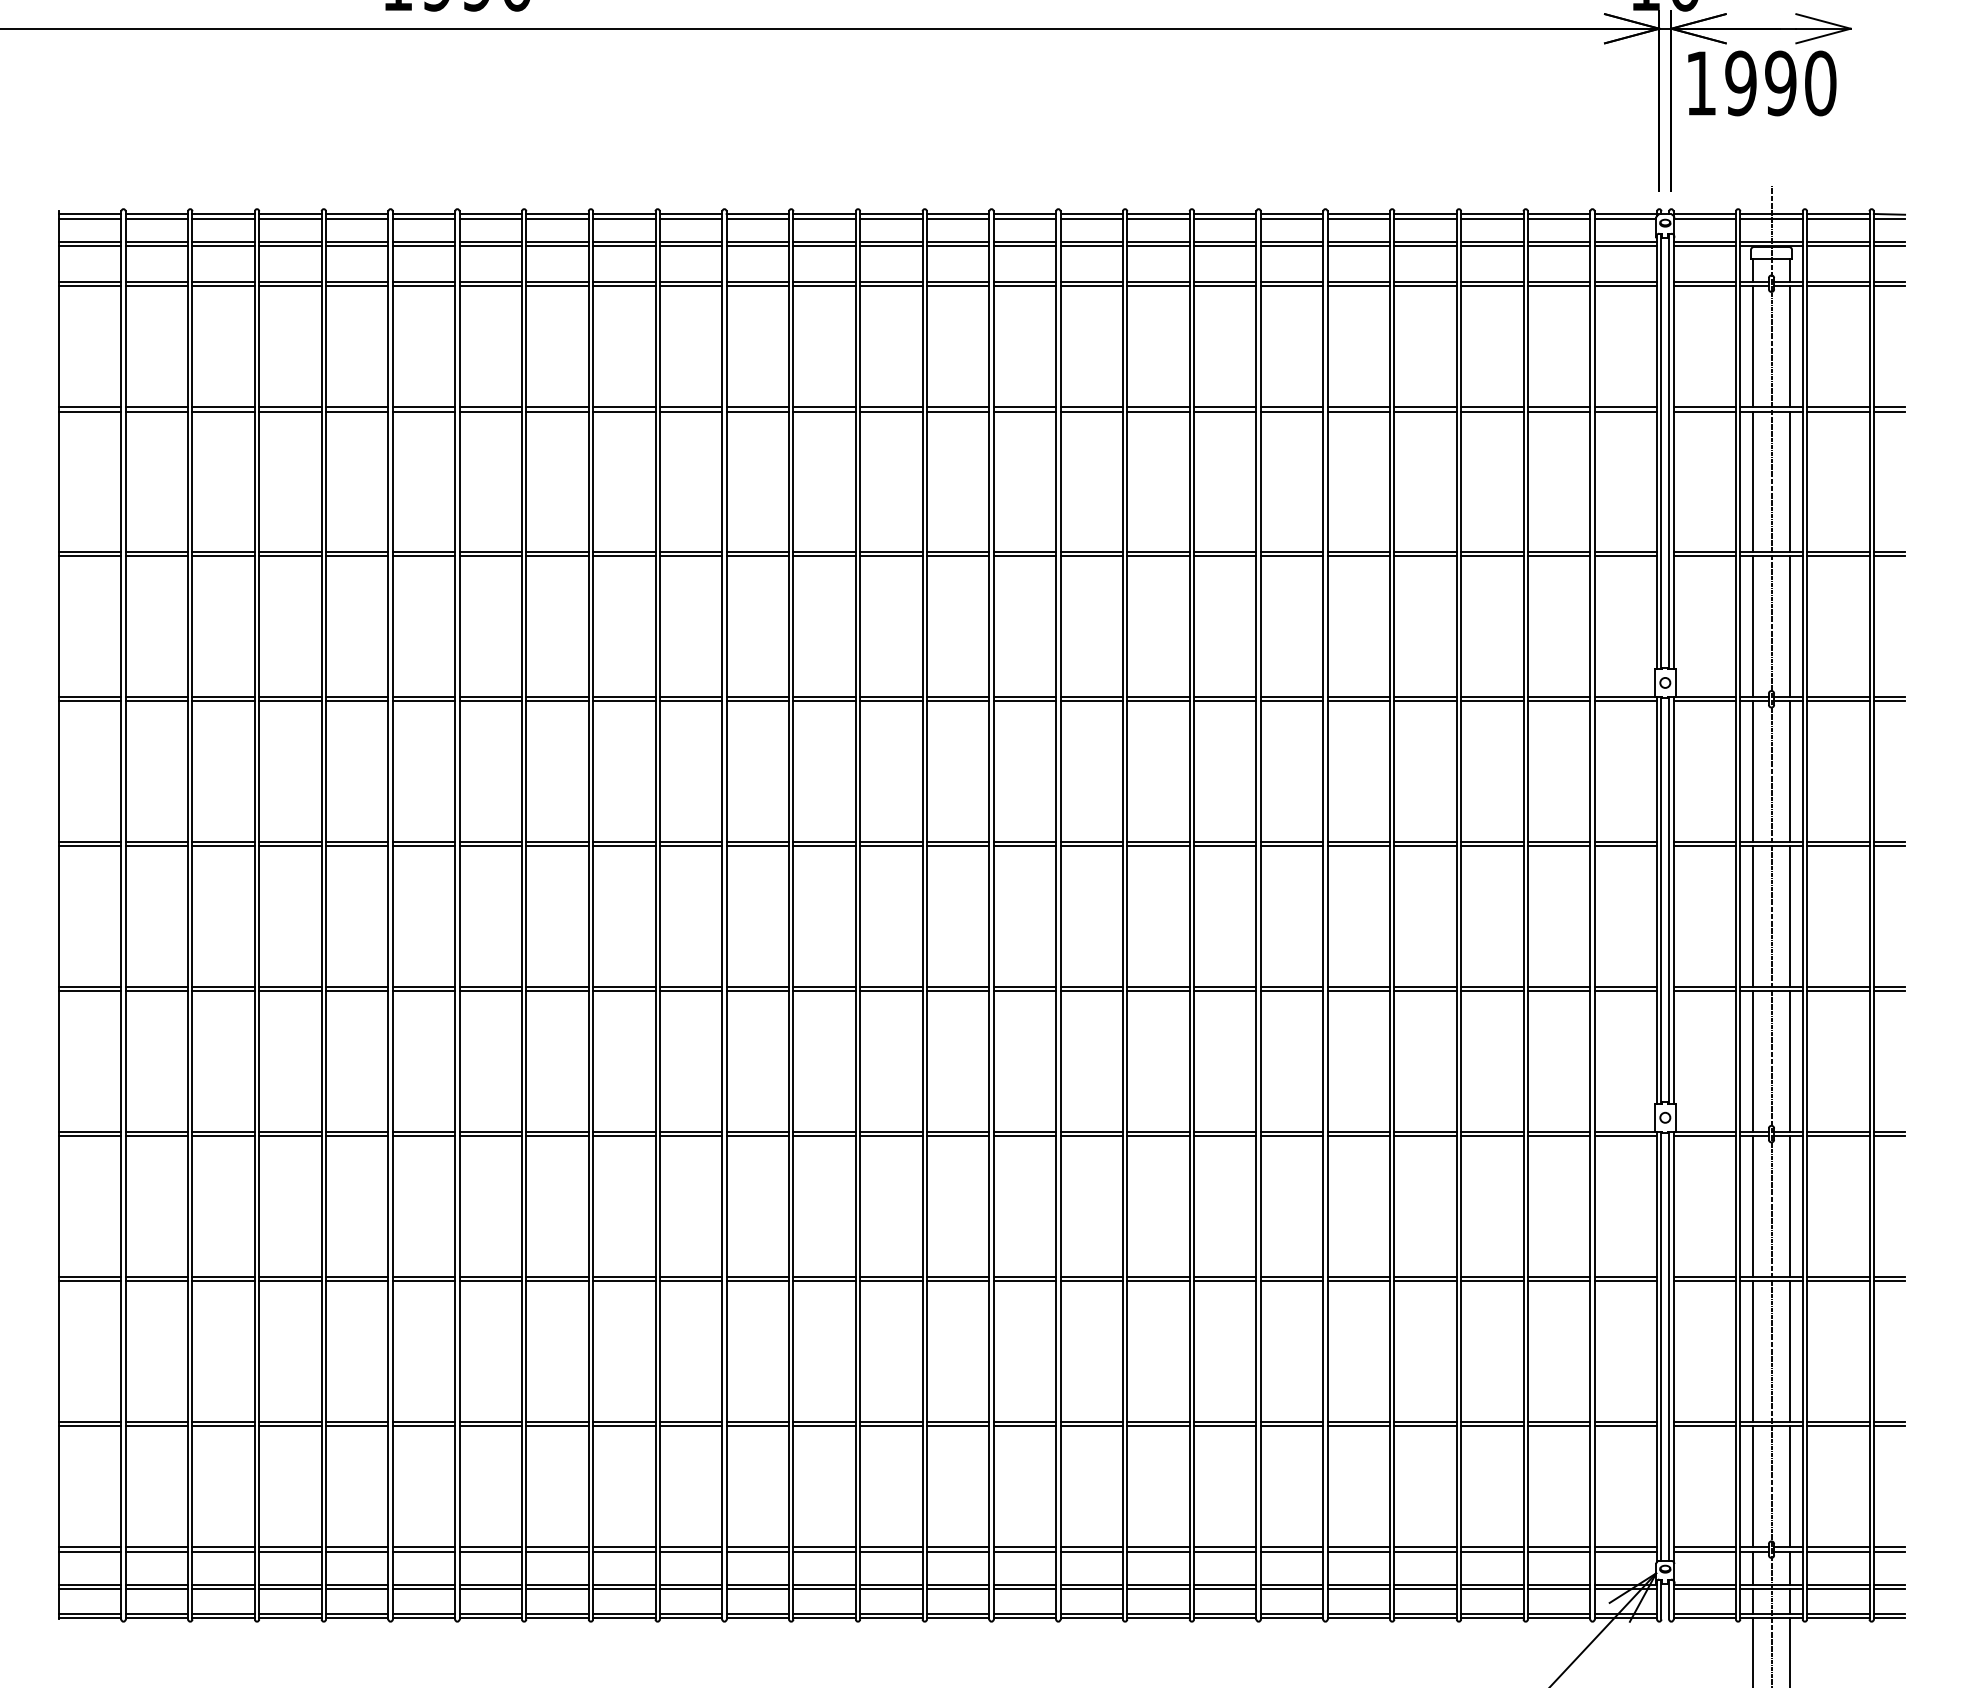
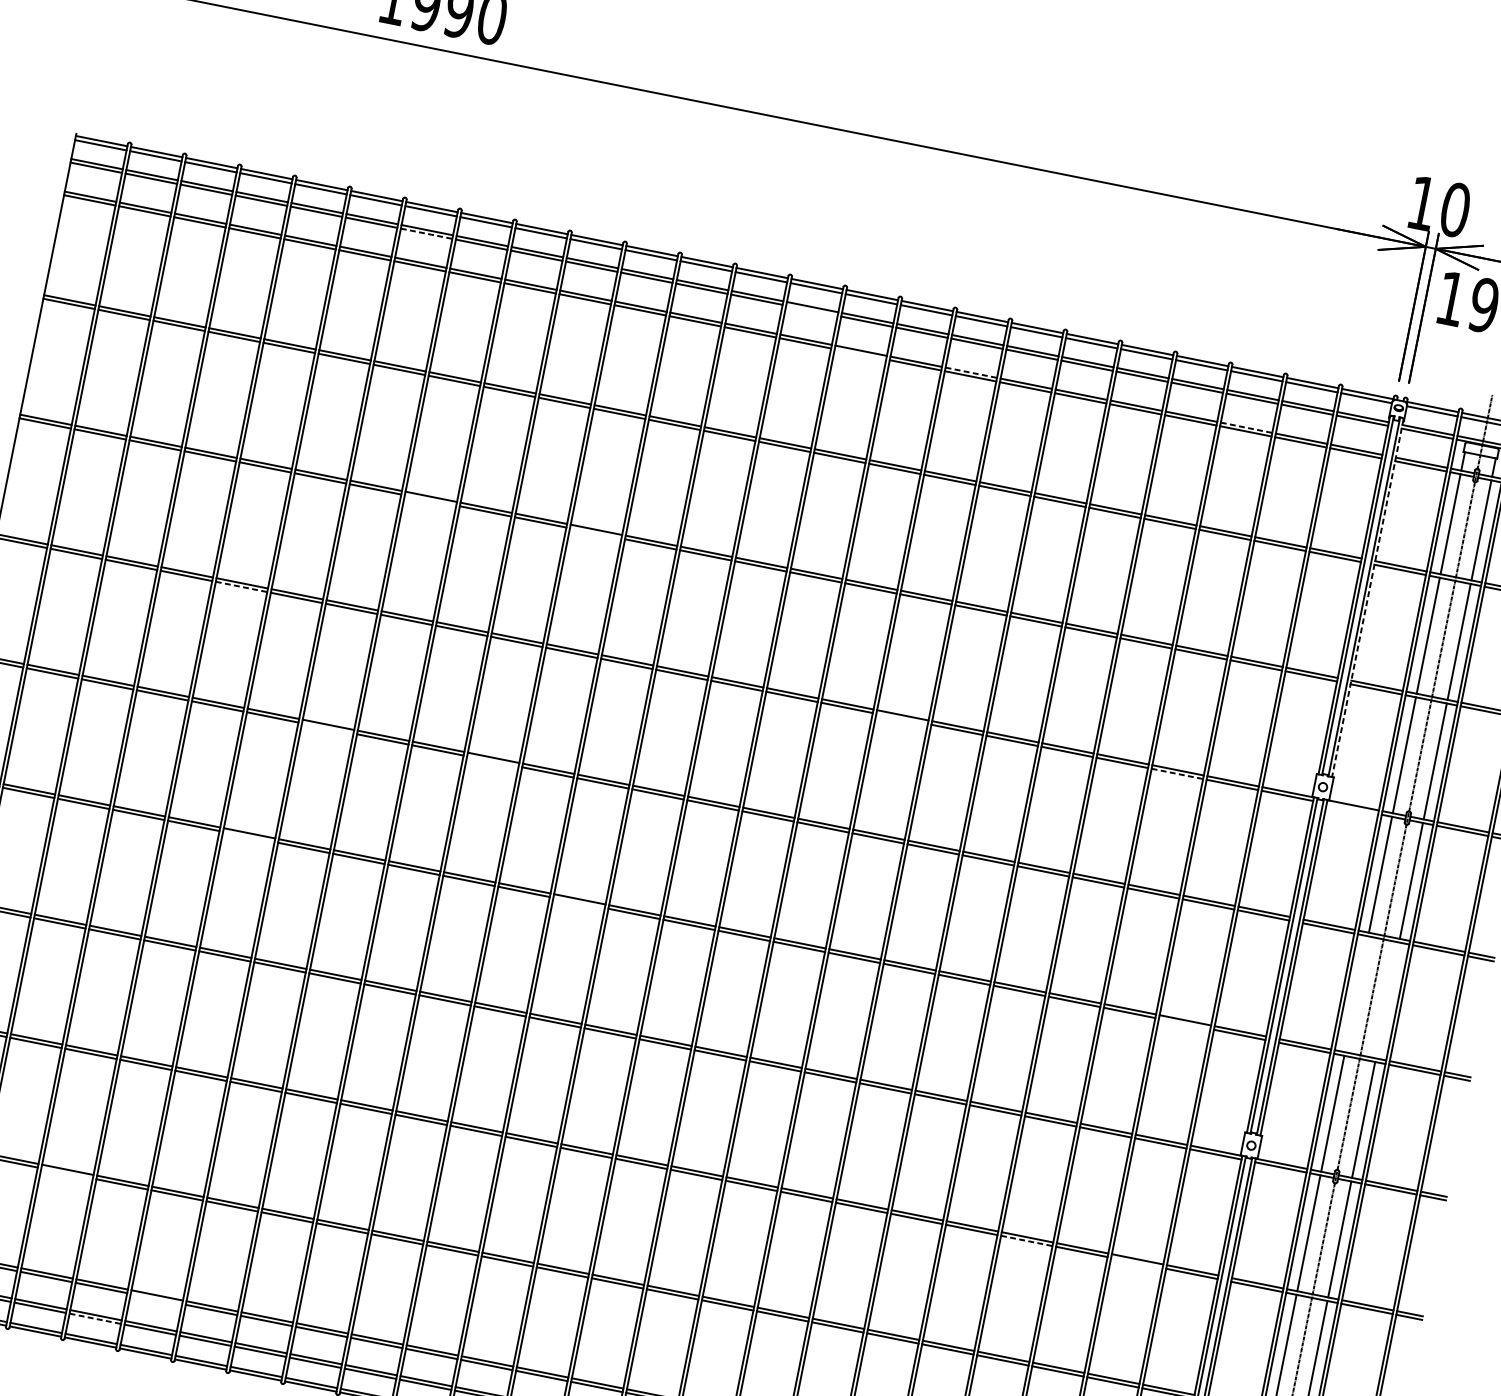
line: (491, 246) -> (427, 234), solid -> dashed
line: (957, 246) -> (811, 310), removed
line: (1158, 281) -> (971, 372), solid -> dashed
line: (1492, 281) -> (1246, 427), solid -> dashed
line: (1024, 285) -> (860, 353), removed
line: (1673, 452) -> (1367, 598), solid -> dashed
line: (557, 556) -> (430, 500), removed
line: (757, 556) -> (595, 533), removed
line: (357, 701) -> (241, 587), solid -> dashed
line: (1158, 701) -> (902, 718), removed
line: (1492, 701) -> (1177, 774), solid -> dashed
line: (1704, 701) -> (1352, 808), removed
line: (490, 846) -> (327, 728), removed
line: (690, 846) -> (492, 761), removed
line: (1752, 916) -> (1356, 994), removed
line: (1790, 916) -> (1387, 1000), removed
line: (423, 991) -> (248, 836), removed
line: (824, 991) -> (579, 903), removed
line: (1558, 991) -> (1184, 1023), removed
line: (1426, 1281) -> (1027, 1241), solid -> dashed
line: (1558, 1281) -> (1136, 1263), removed
line: (290, 1426) -> (67, 1173), removed
line: (423, 1551) -> (156, 1298), removed
line: (357, 1589) -> (95, 1319), solid -> dashed

